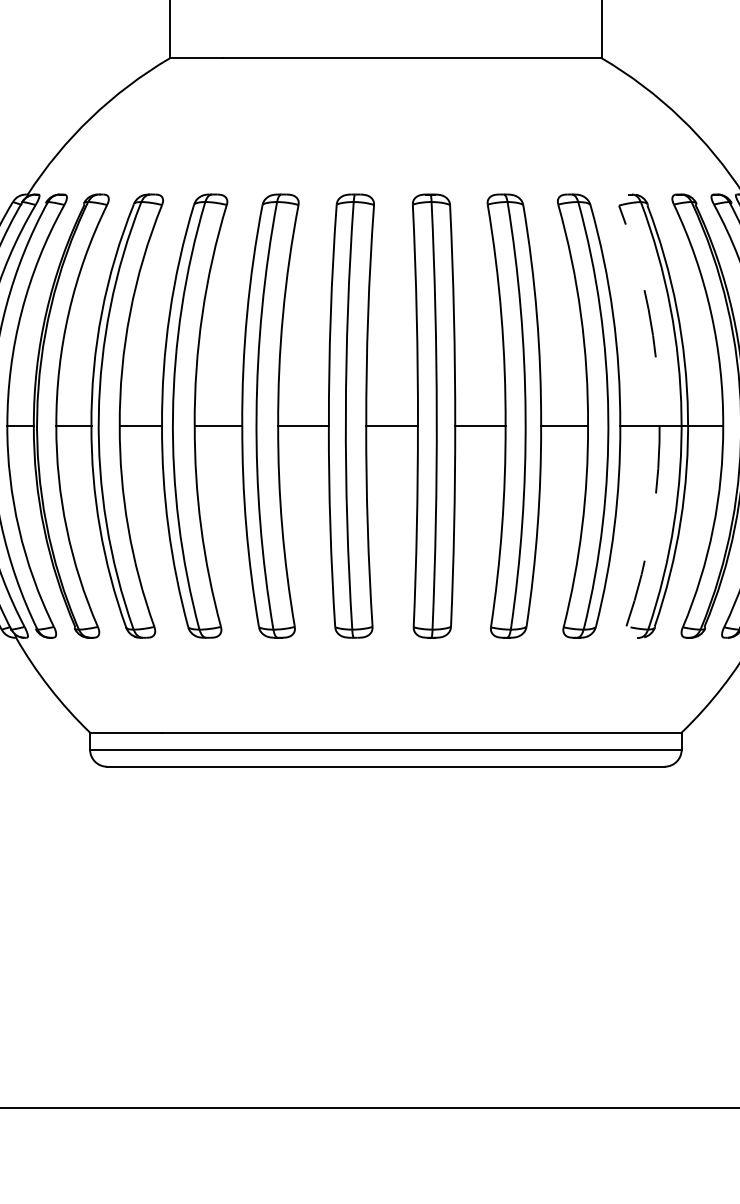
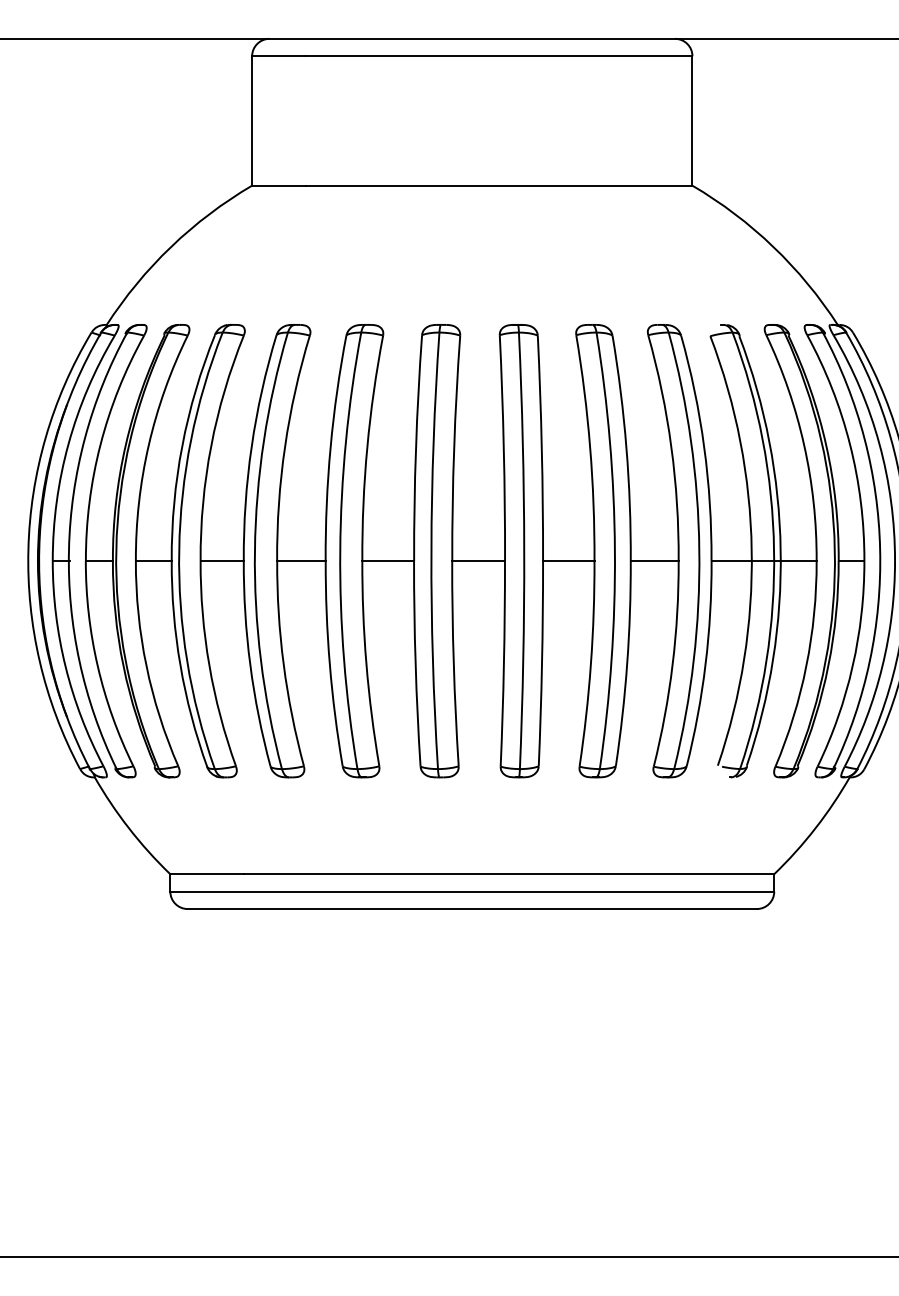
arc: (659, 415) -> (751, 550), dashed -> solid

